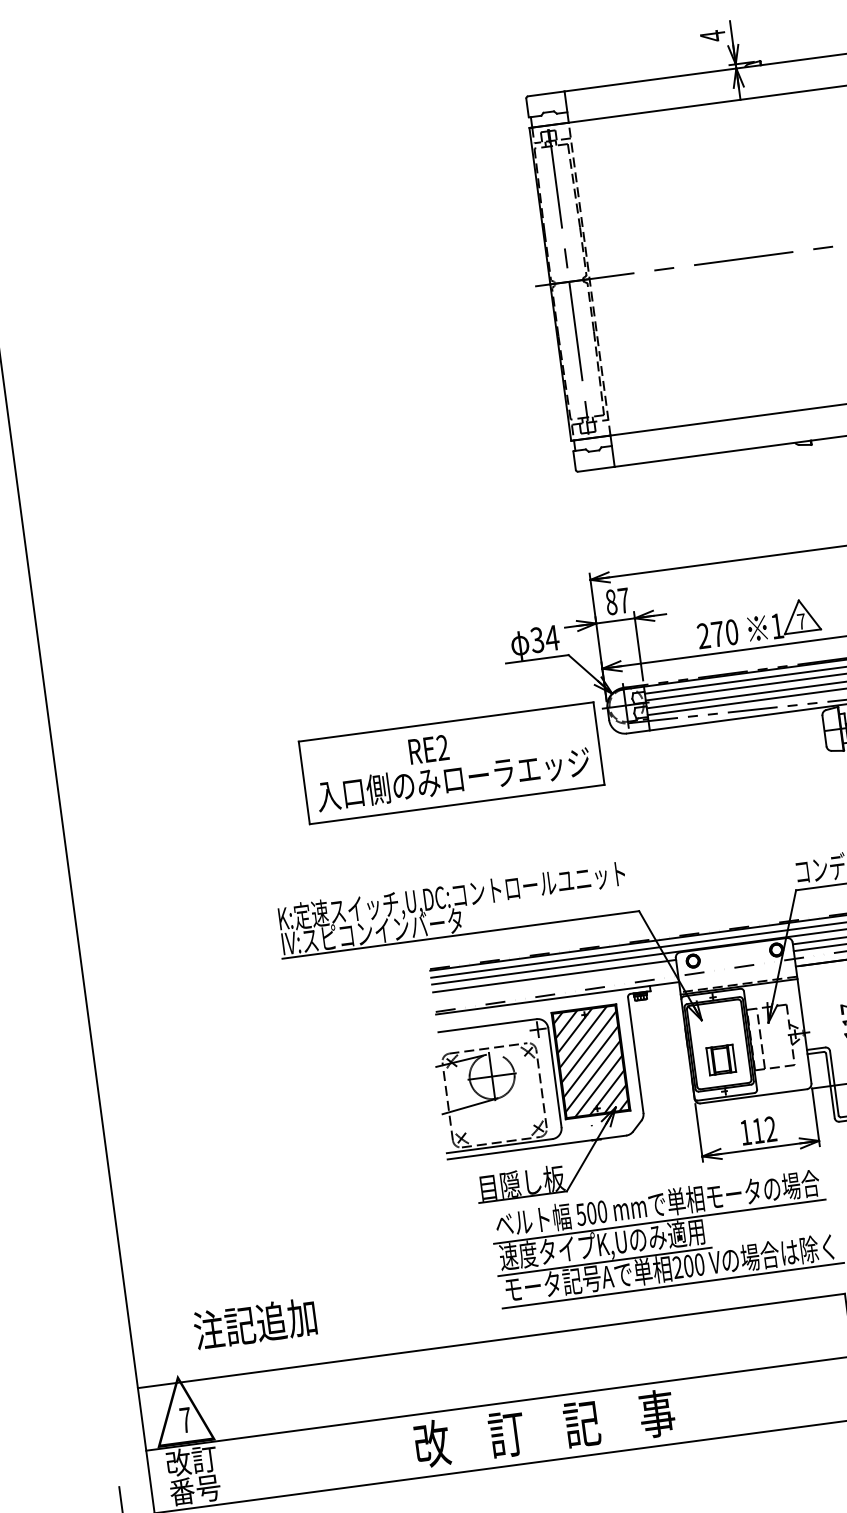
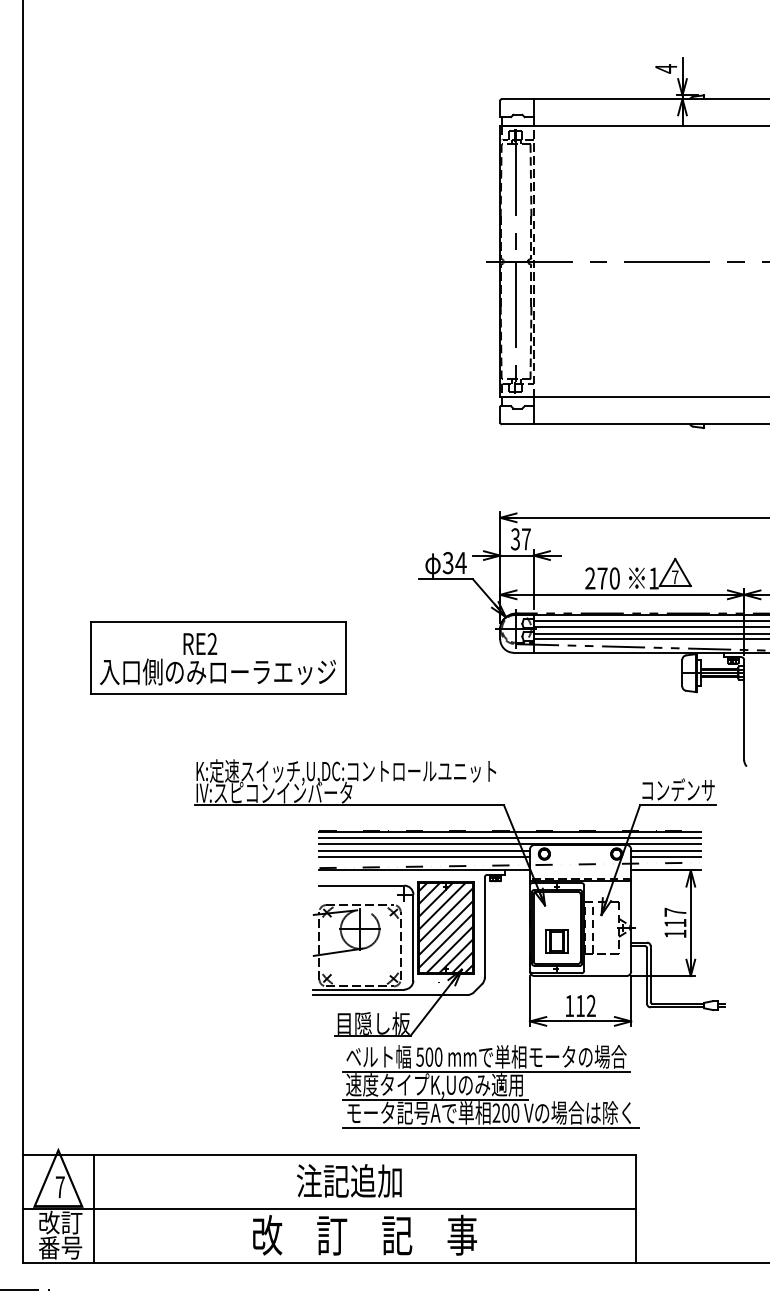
text: (611, 602) -> (515, 539), 87 -> 37
part: (451, 762) -> (218, 657), moved
line: (555, 982) -> (424, 856), added
text: (255, 1323) -> (349, 1180), moved
line: (227, 1439) -> (93, 1208), added

